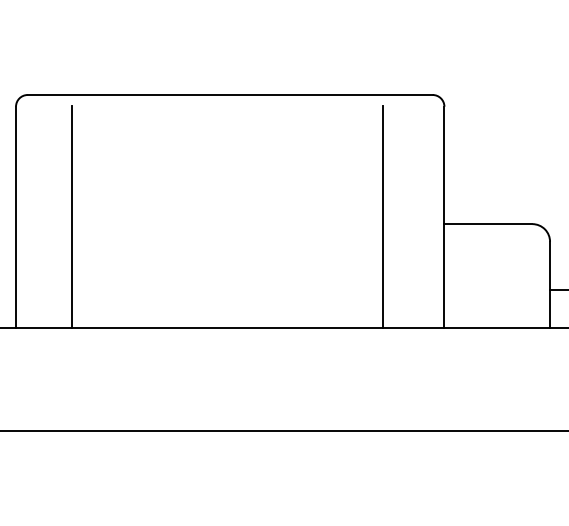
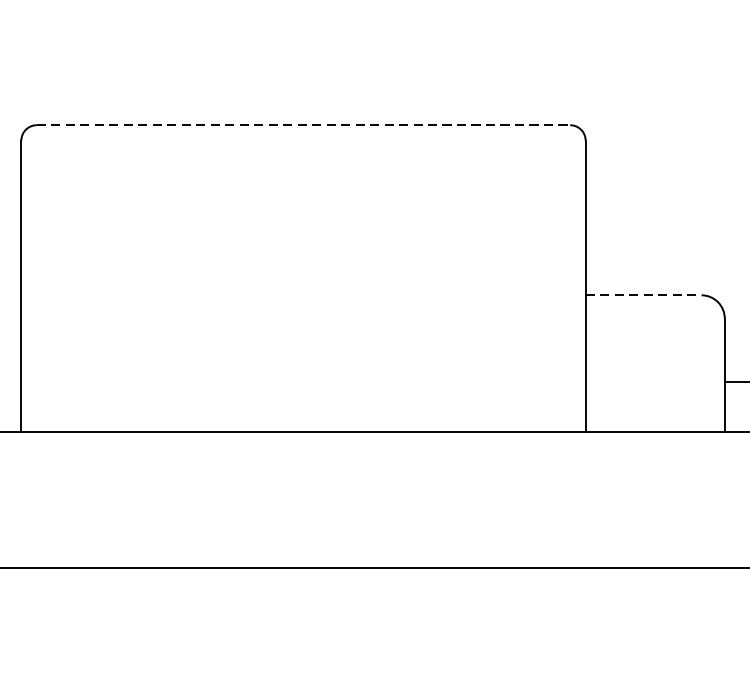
line: (230, 95) -> (303, 125), solid -> dashed
line: (72, 216) -> (95, 285), removed
line: (383, 216) -> (505, 285), removed
line: (488, 224) -> (643, 295), solid -> dashed

